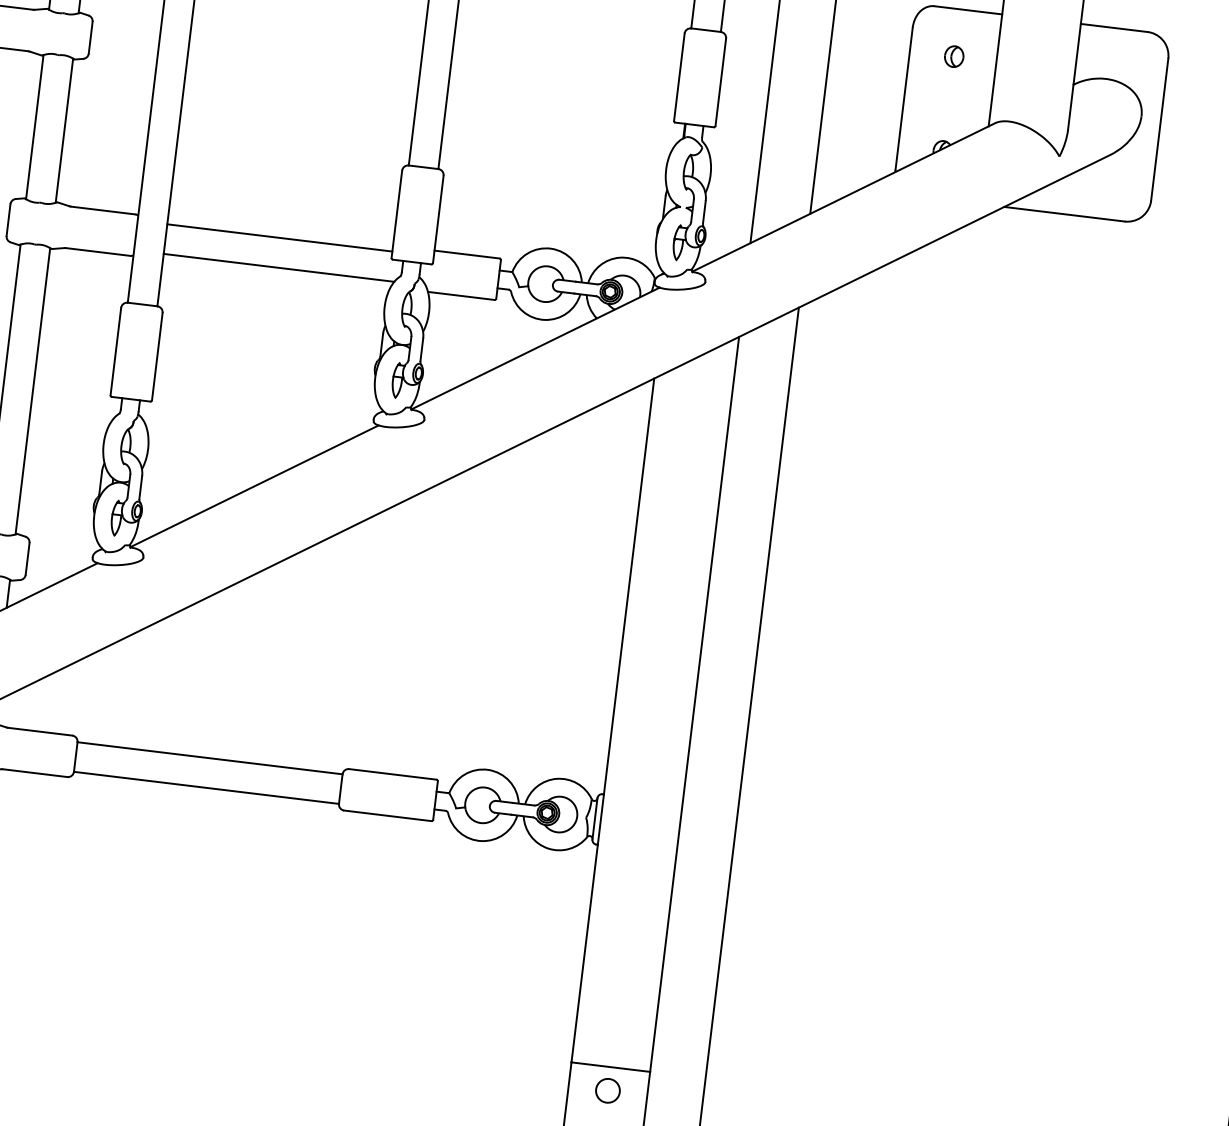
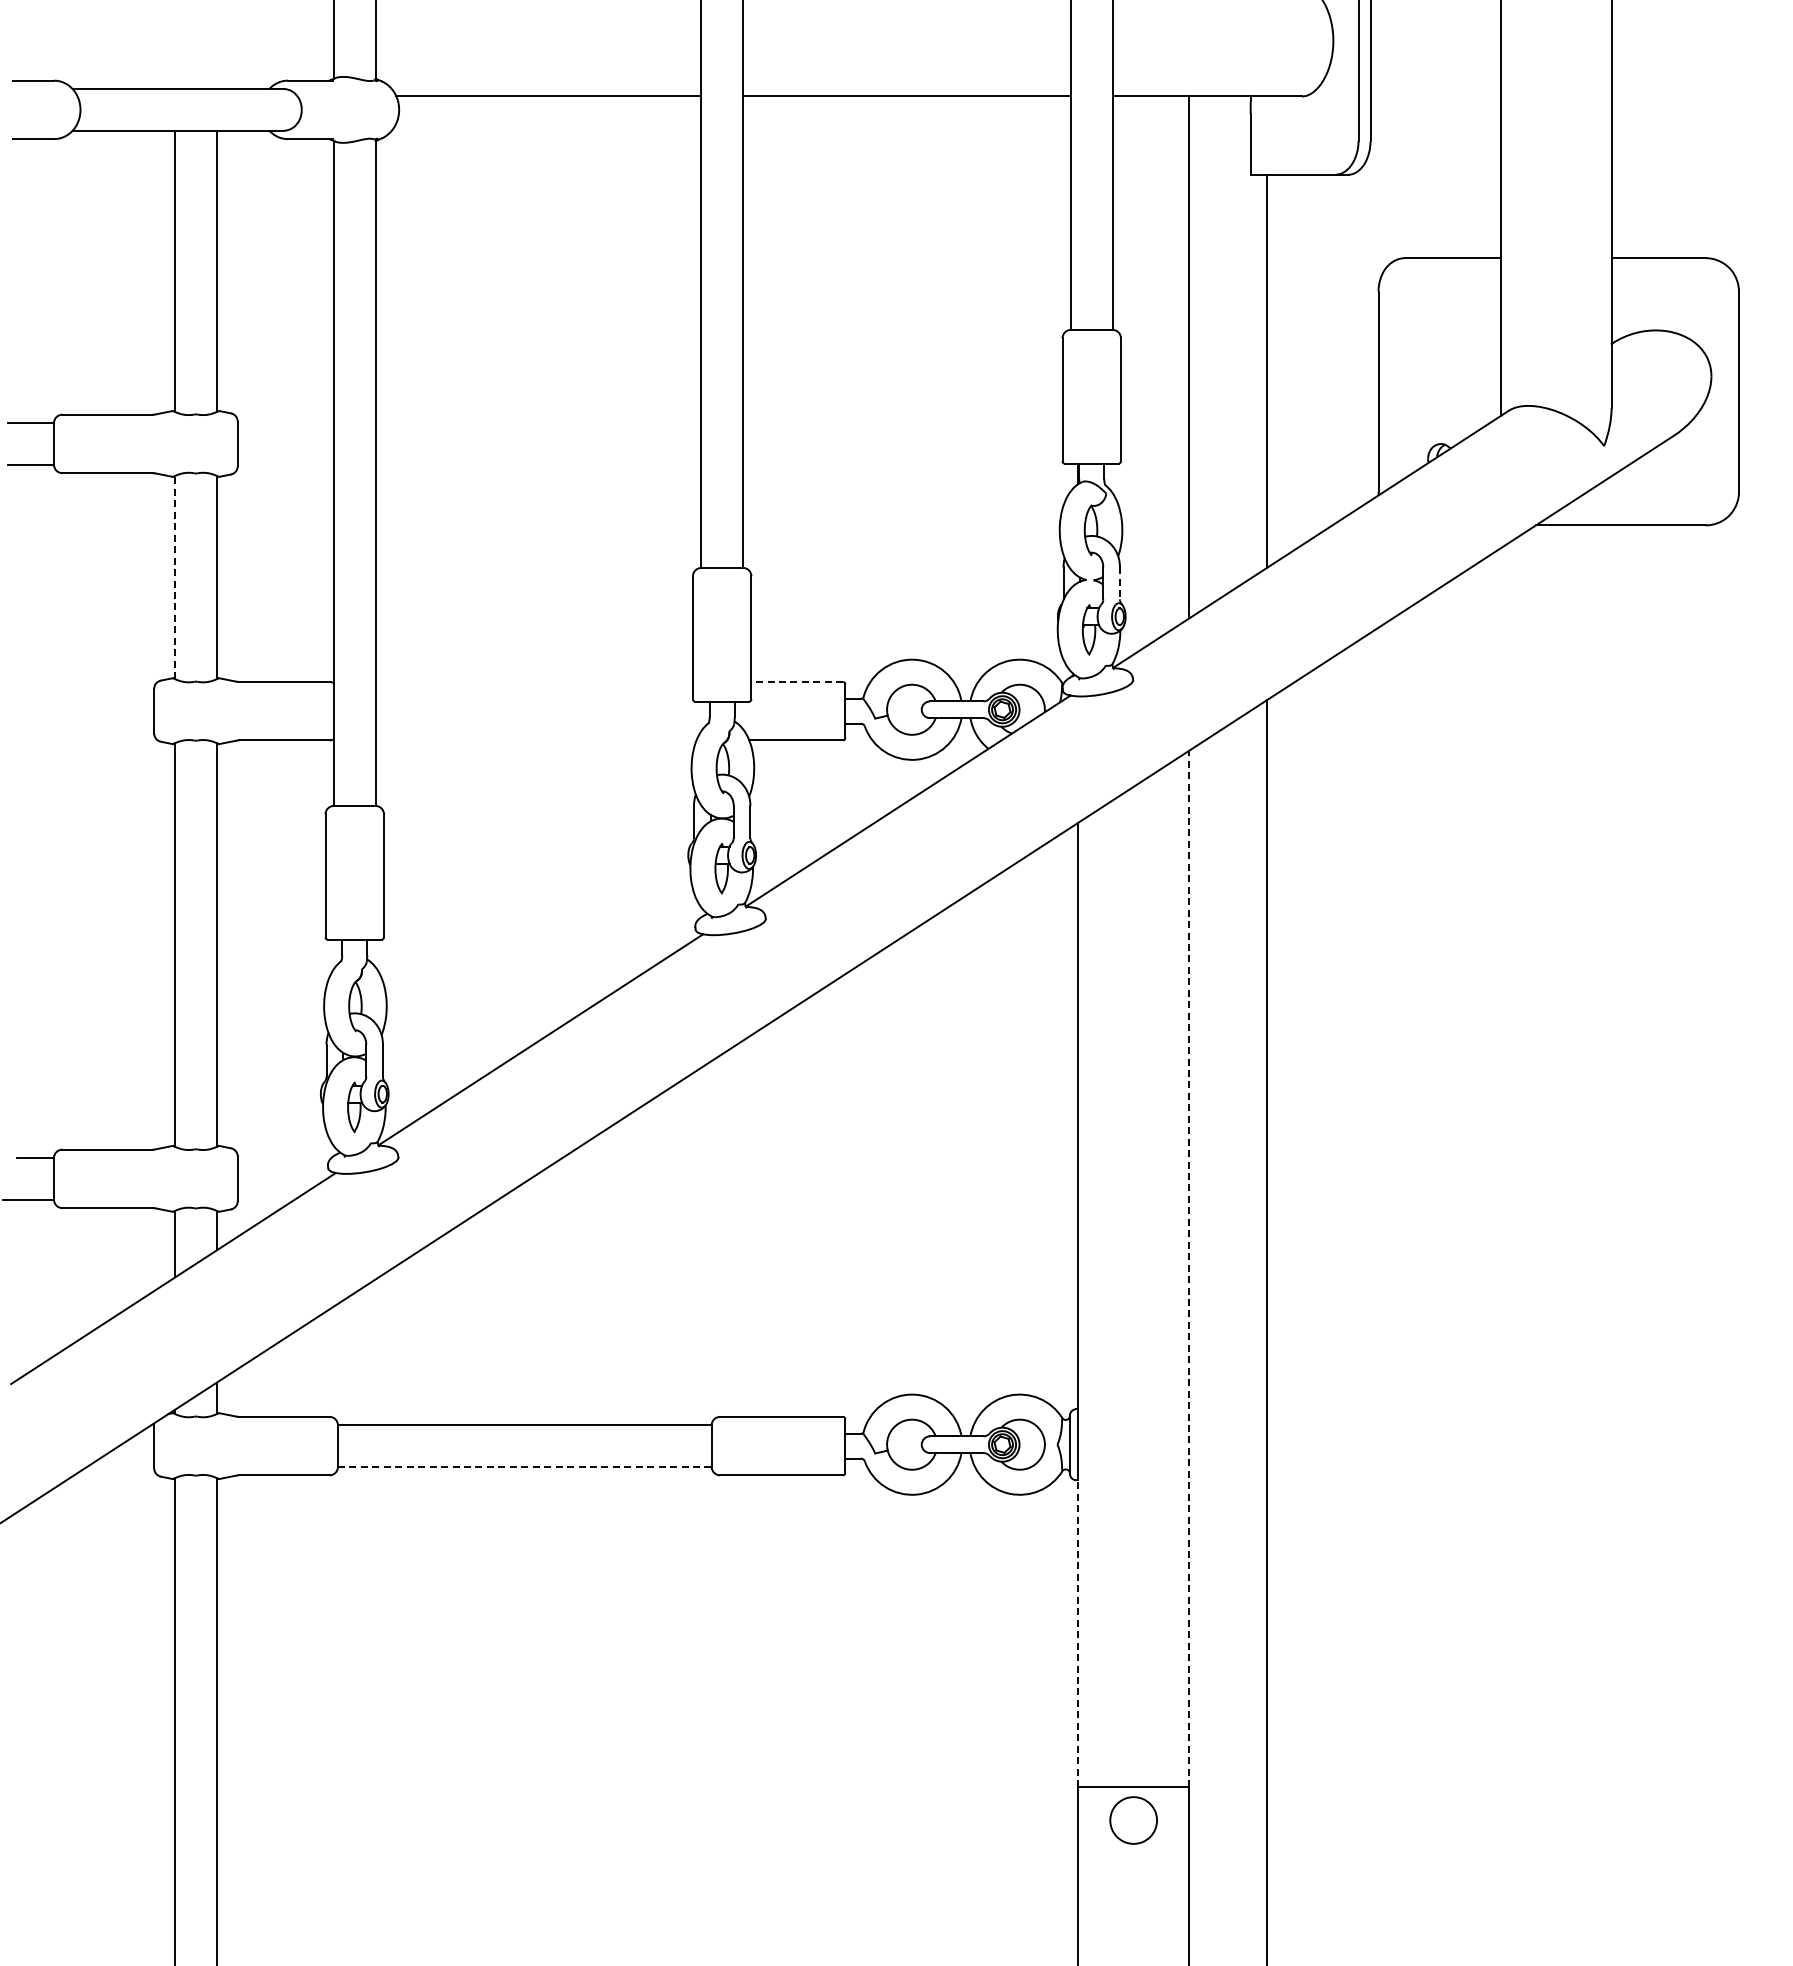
part: (953, 56) -> (1440, 324), removed
line: (35, 127) -> (175, 577), solid -> dashed
line: (704, 212) -> (1119, 583), solid -> dashed
line: (279, 237) -> (533, 690), removed
line: (467, 254) -> (797, 681), solid -> dashed
line: (278, 268) -> (537, 732), removed
line: (694, 704) -> (1189, 1268), solid -> dashed
line: (206, 787) -> (524, 1466), solid -> dashed
line: (584, 953) -> (1078, 1633), solid -> dashed
part: (607, 1090) -> (1133, 1820), size x1.4

